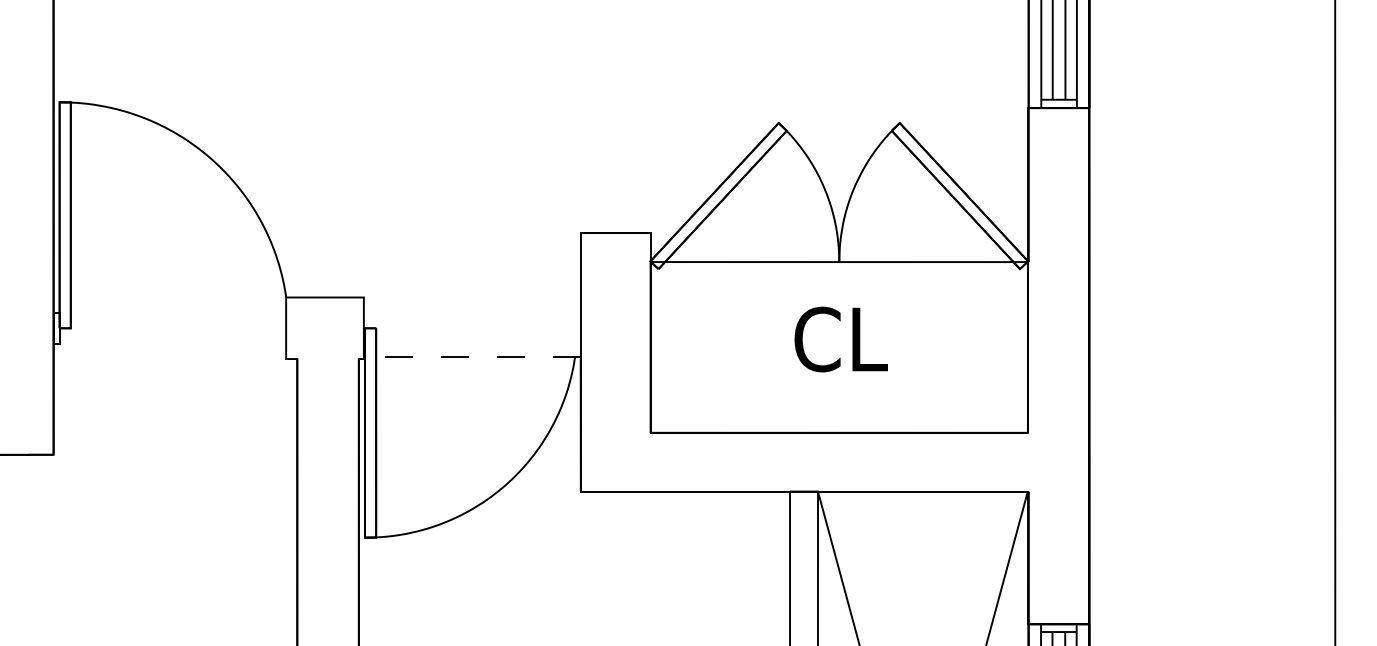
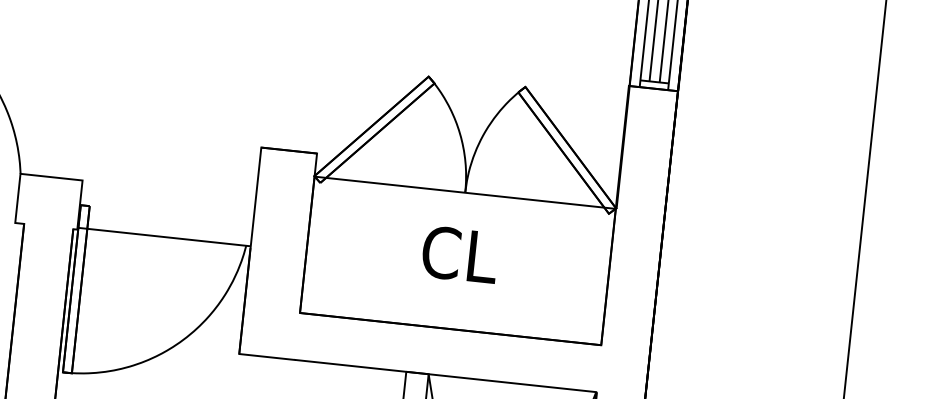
line: (472, 356) -> (164, 236), dashed -> solid

